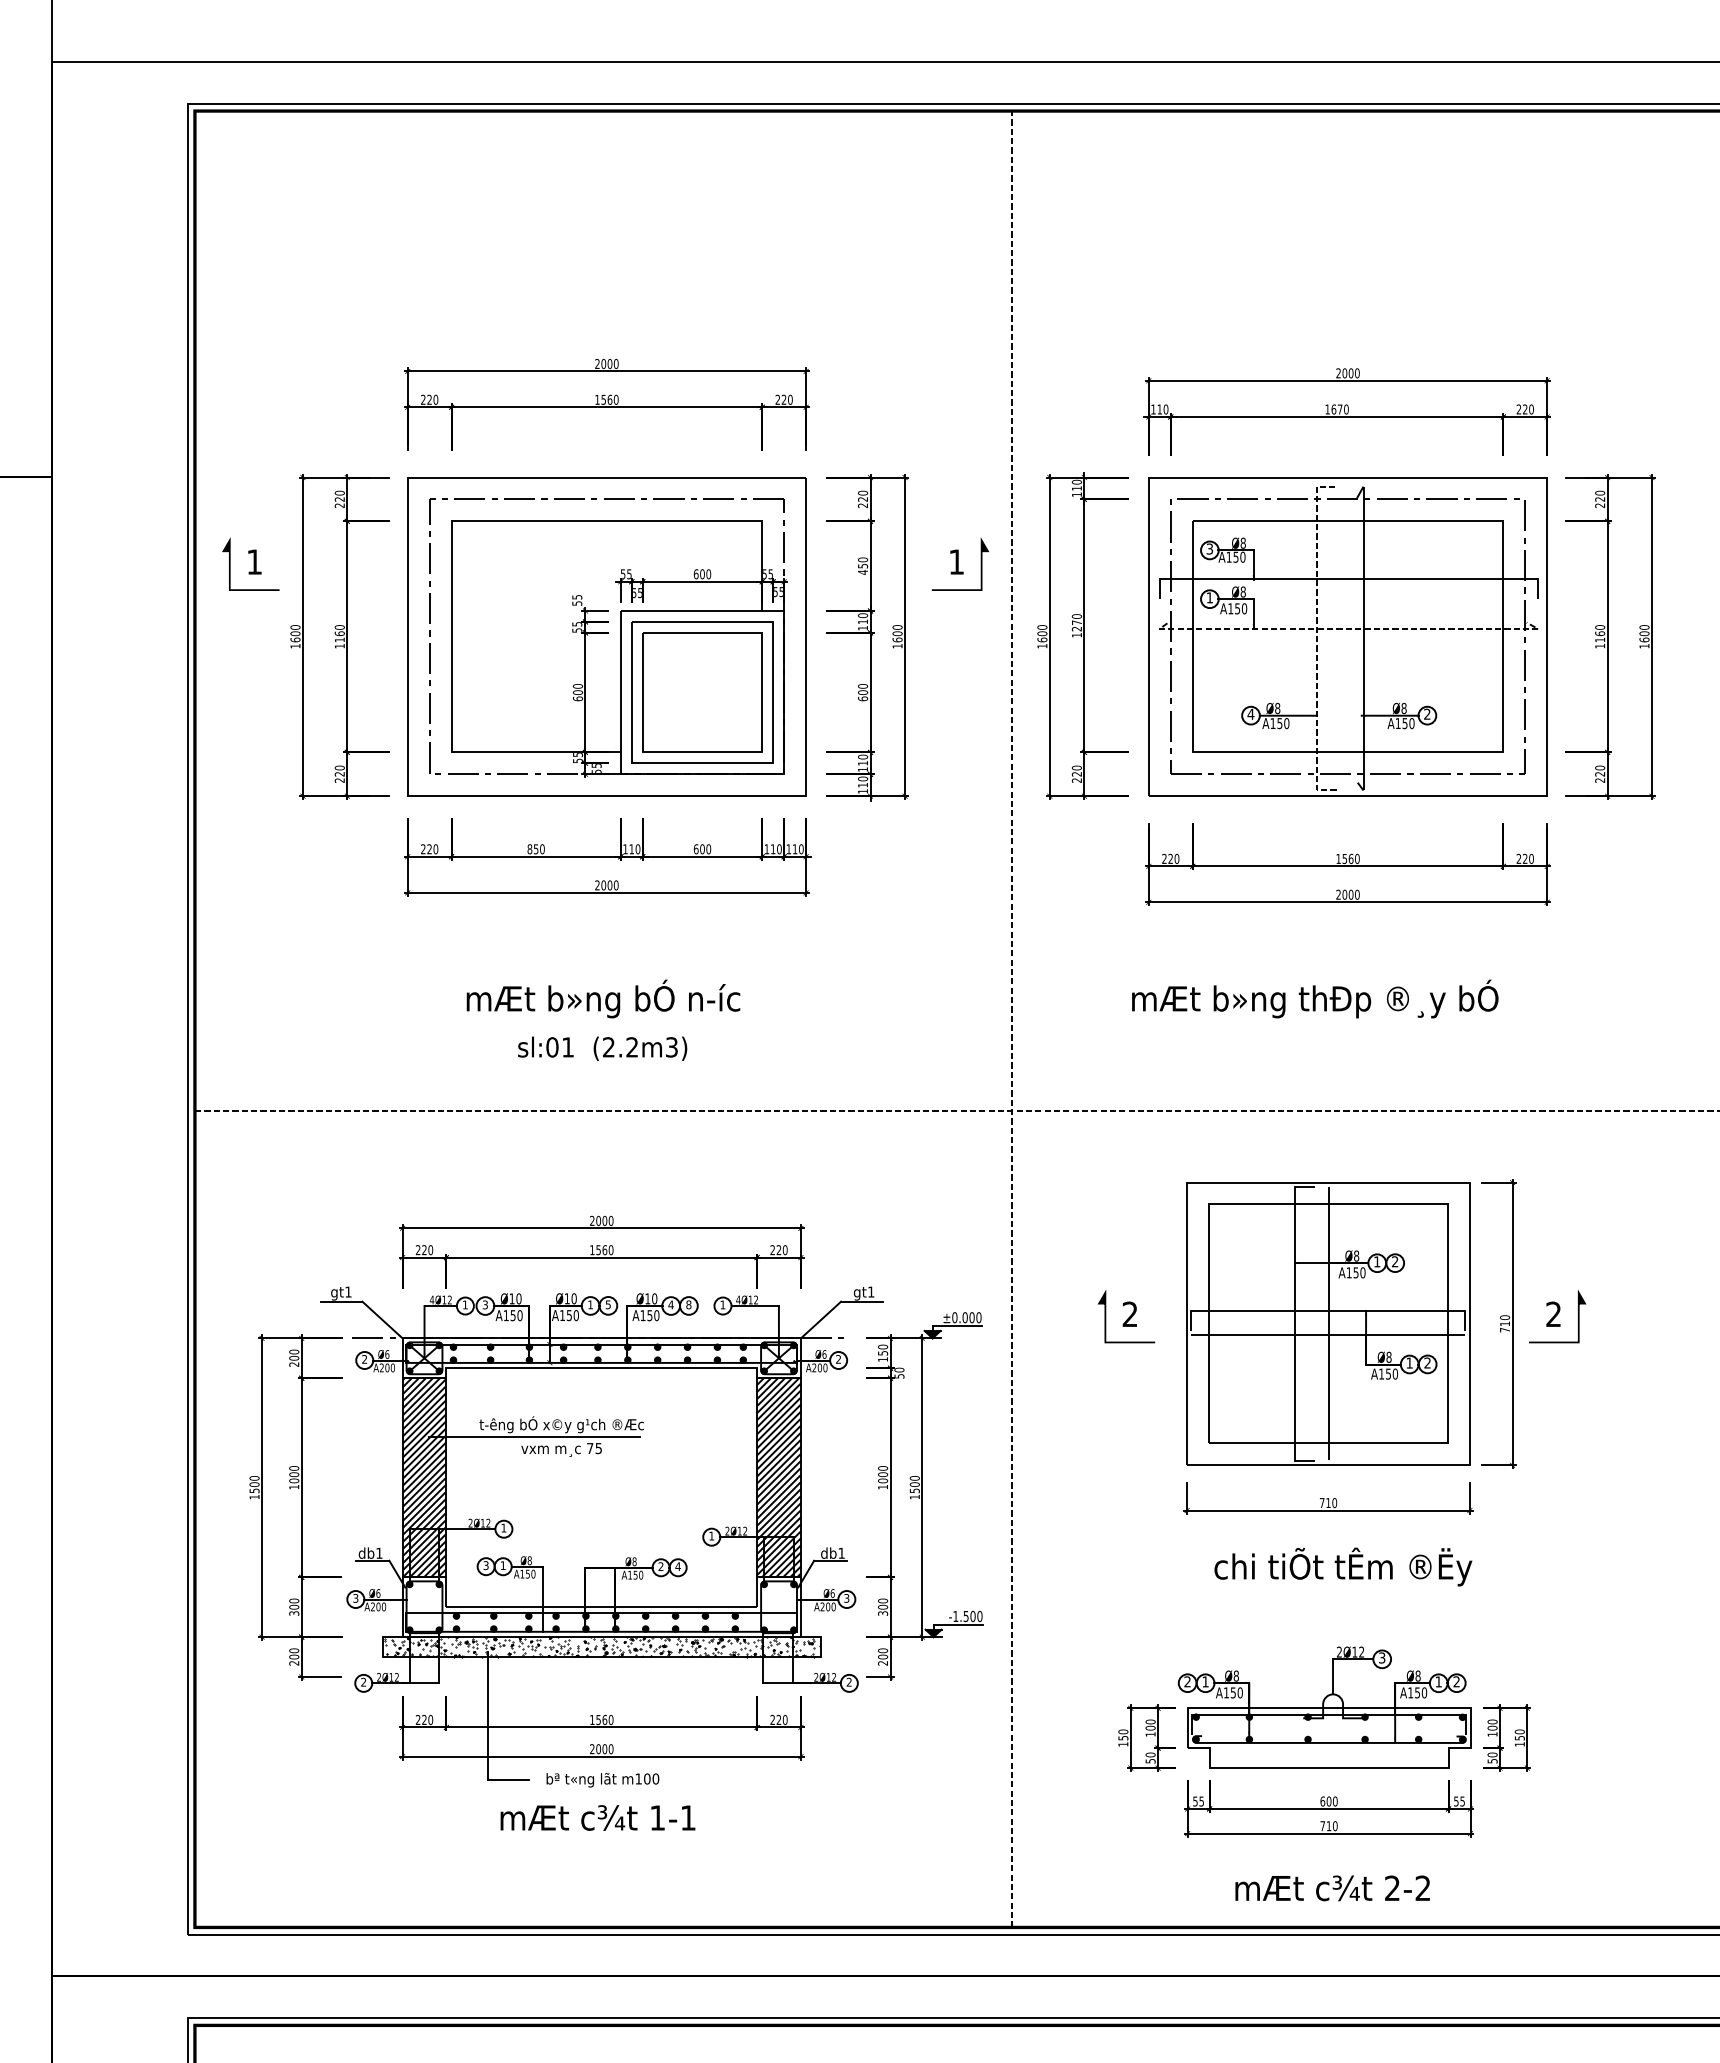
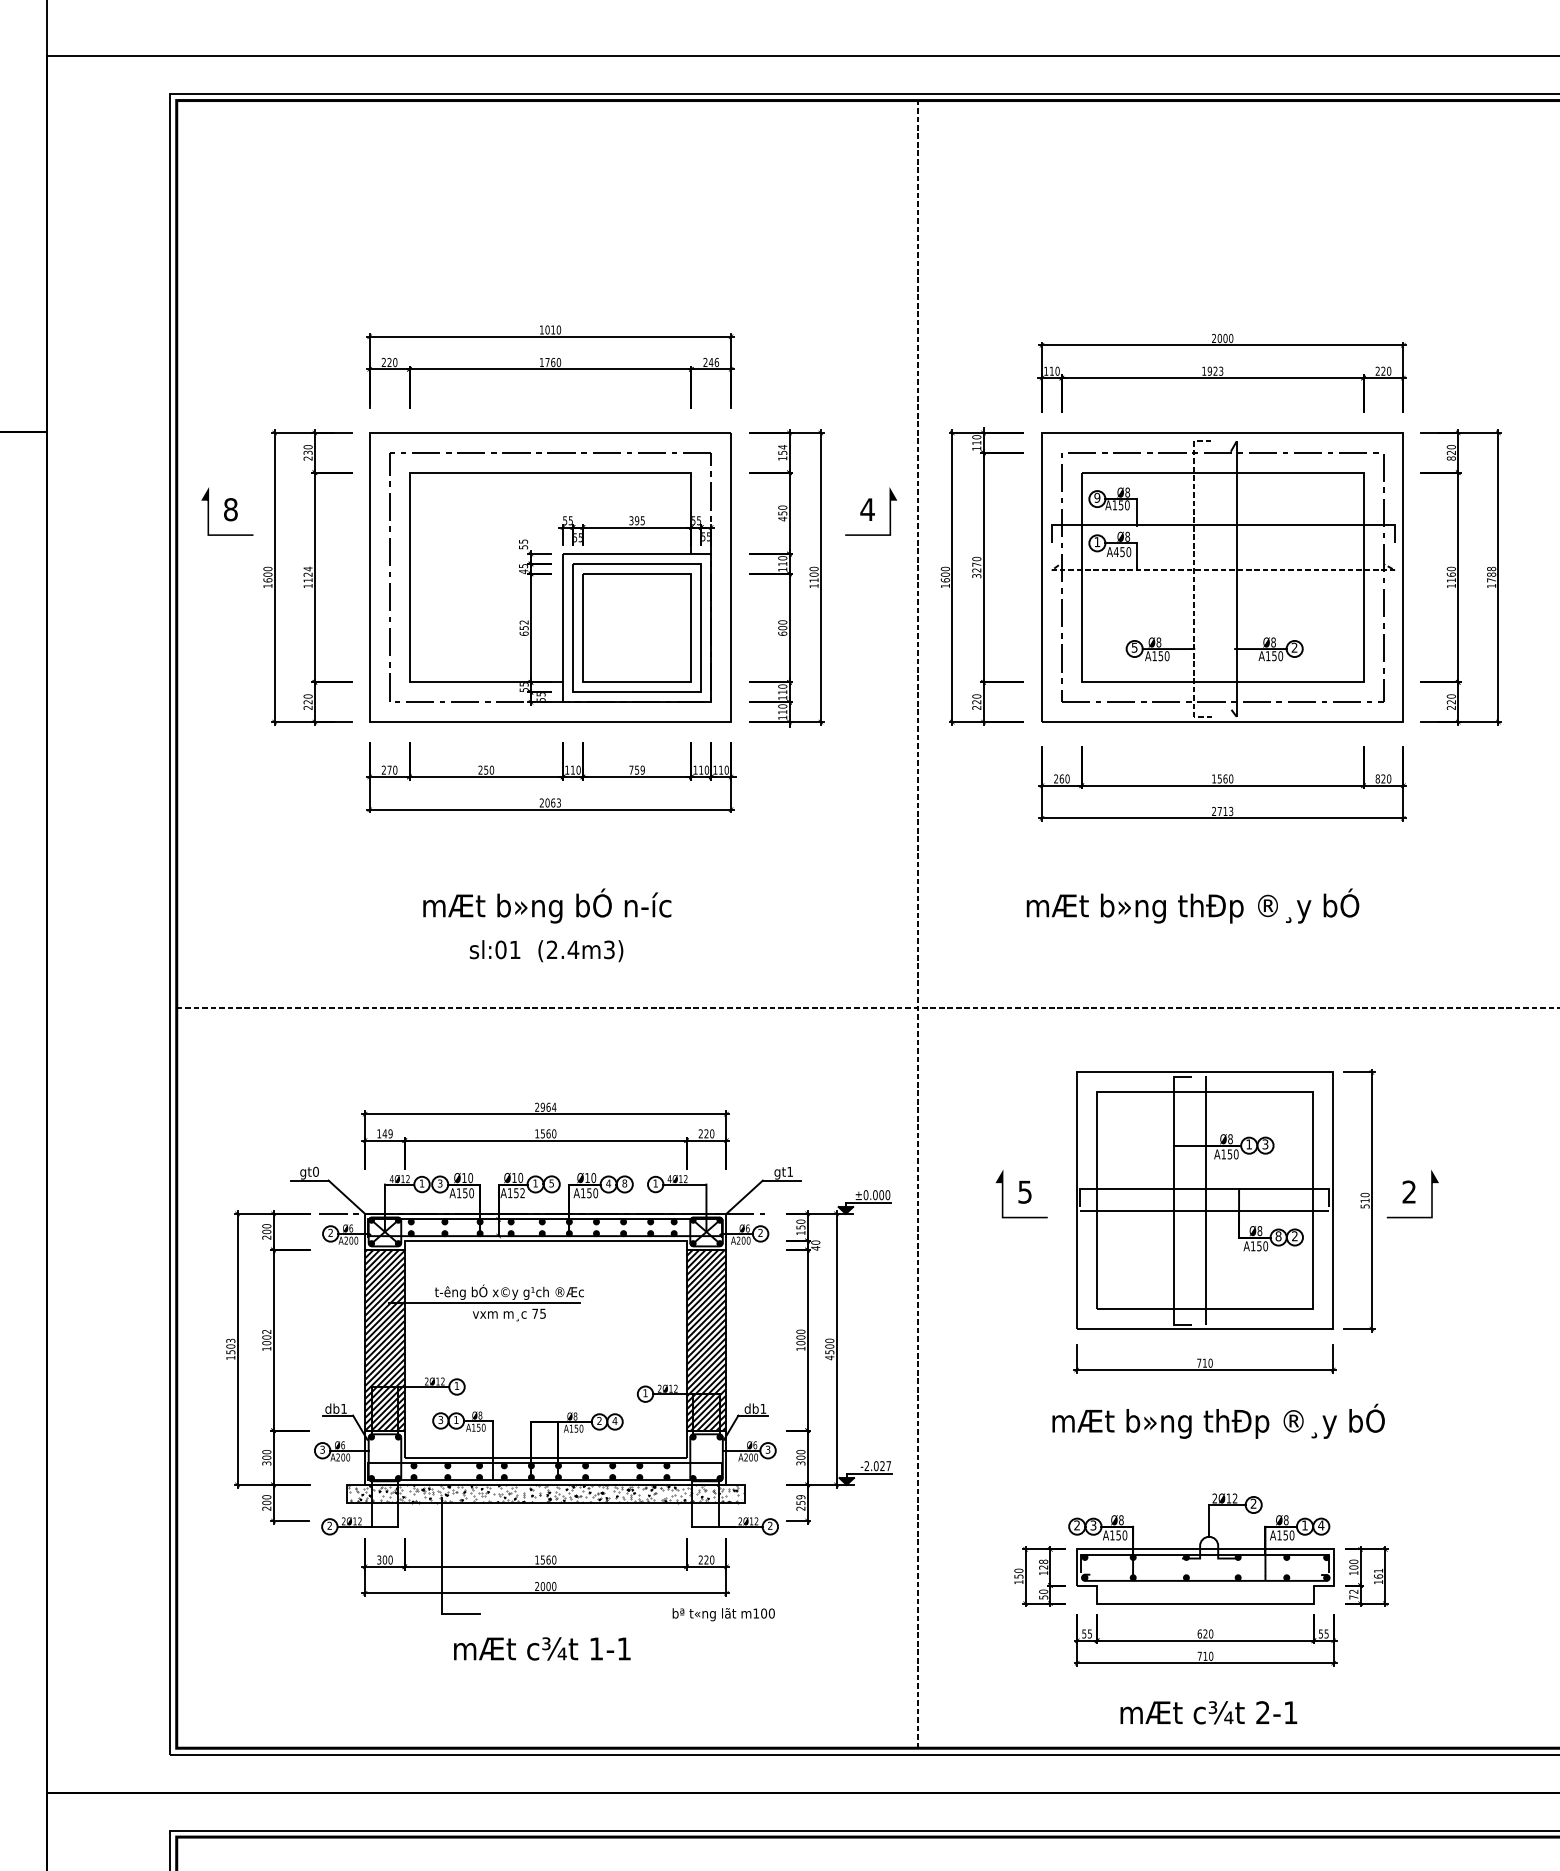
text: (603, 363) -> (547, 329), 2000 -> 1010
text: (603, 399) -> (547, 362), 1560 -> 1760
text: (786, 399) -> (713, 362), 220 -> 246
text: (1340, 408) -> (1215, 370), 1670 -> 1923
text: (340, 499) -> (308, 452), 220 -> 230
text: (862, 499) -> (782, 452), 220 -> 154
text: (1600, 505) -> (1451, 458), 220 -> 820
text: (1210, 548) -> (1097, 497), 3 -> 9
text: (254, 561) -> (230, 509), 1 -> 8
text: (956, 561) -> (867, 509), 1 -> 4
text: (701, 574) -> (636, 520), 600 -> 395
text: (1229, 608) -> (1115, 551), A150 -> A450
text: (339, 630) -> (307, 571), 1160 -> 1124
text: (577, 630) -> (523, 571), 55 -> 45
text: (1644, 633) -> (1491, 574), 1600 -> 1788
text: (1076, 635) -> (976, 576), 1270 -> 3270
text: (896, 640) -> (813, 580), 1600 -> 1100
text: (577, 689) -> (523, 625), 600 -> 652
text: (1250, 714) -> (1134, 647), 4 -> 5
text: (429, 848) -> (389, 769), 220 -> 270
text: (529, 848) -> (480, 769), 850 -> 250
text: (701, 848) -> (636, 769), 600 -> 759
text: (1170, 858) -> (1061, 778), 220 -> 260
text: (1518, 858) -> (1377, 778), 220 -> 820
text: (613, 884) -> (556, 802), 2000 -> 2063
text: (1351, 894) -> (1225, 811), 2000 -> 2713
text: (632, 1046) -> (573, 949), (2.2m3) -> (2.4m3)
text: (604, 1220) -> (548, 1106), 2000 -> 2964
text: (424, 1249) -> (384, 1133), 220 -> 149
text: (1395, 1261) -> (1265, 1144), 2 -> 3
text: (347, 1291) -> (315, 1171), gt1 -> gt0
text: (1129, 1313) -> (1024, 1191), 2 -> 5
text: (576, 1315) -> (522, 1193), A150 -> A152
text: (1504, 1330) -> (1364, 1206), 710 -> 510
text: (1409, 1363) -> (1278, 1236), 1 -> 8
text: (899, 1376) -> (815, 1248), 50 -> 40
text: (293, 1468) -> (266, 1331), 1000 -> 1002
text: (254, 1477) -> (230, 1340), 1500 -> 1503
text: (914, 1496) -> (829, 1357), 1500 -> 4500
text: (1343, 1566) -> (1218, 1420), chi tiÕt tÊm ®Ëy -> mÆt b»ng thÐp ®¸y bÓ
text: (967, 1616) -> (877, 1466), -1.500 -> -2.027
hatch: (601, 1646) -> (545, 1493), removed
text: (882, 1654) -> (800, 1500), 200 -> 259
text: (1381, 1657) -> (1253, 1503), 3 -> 2
text: (1205, 1681) -> (1093, 1525), 1 -> 3
text: (1456, 1681) -> (1321, 1525), 2 -> 4
text: (421, 1719) -> (382, 1559), 220 -> 300
text: (1150, 1724) -> (1043, 1564), 100 -> 128
text: (1519, 1734) -> (1378, 1573), 150 -> 161
text: (1492, 1757) -> (1353, 1594), 50 -> 72
text: (602, 1780) -> (723, 1614), moved
text: (1329, 1800) -> (1205, 1633), 600 -> 620
text: (1422, 1888) -> (1290, 1712), 2-2 -> 2-1

